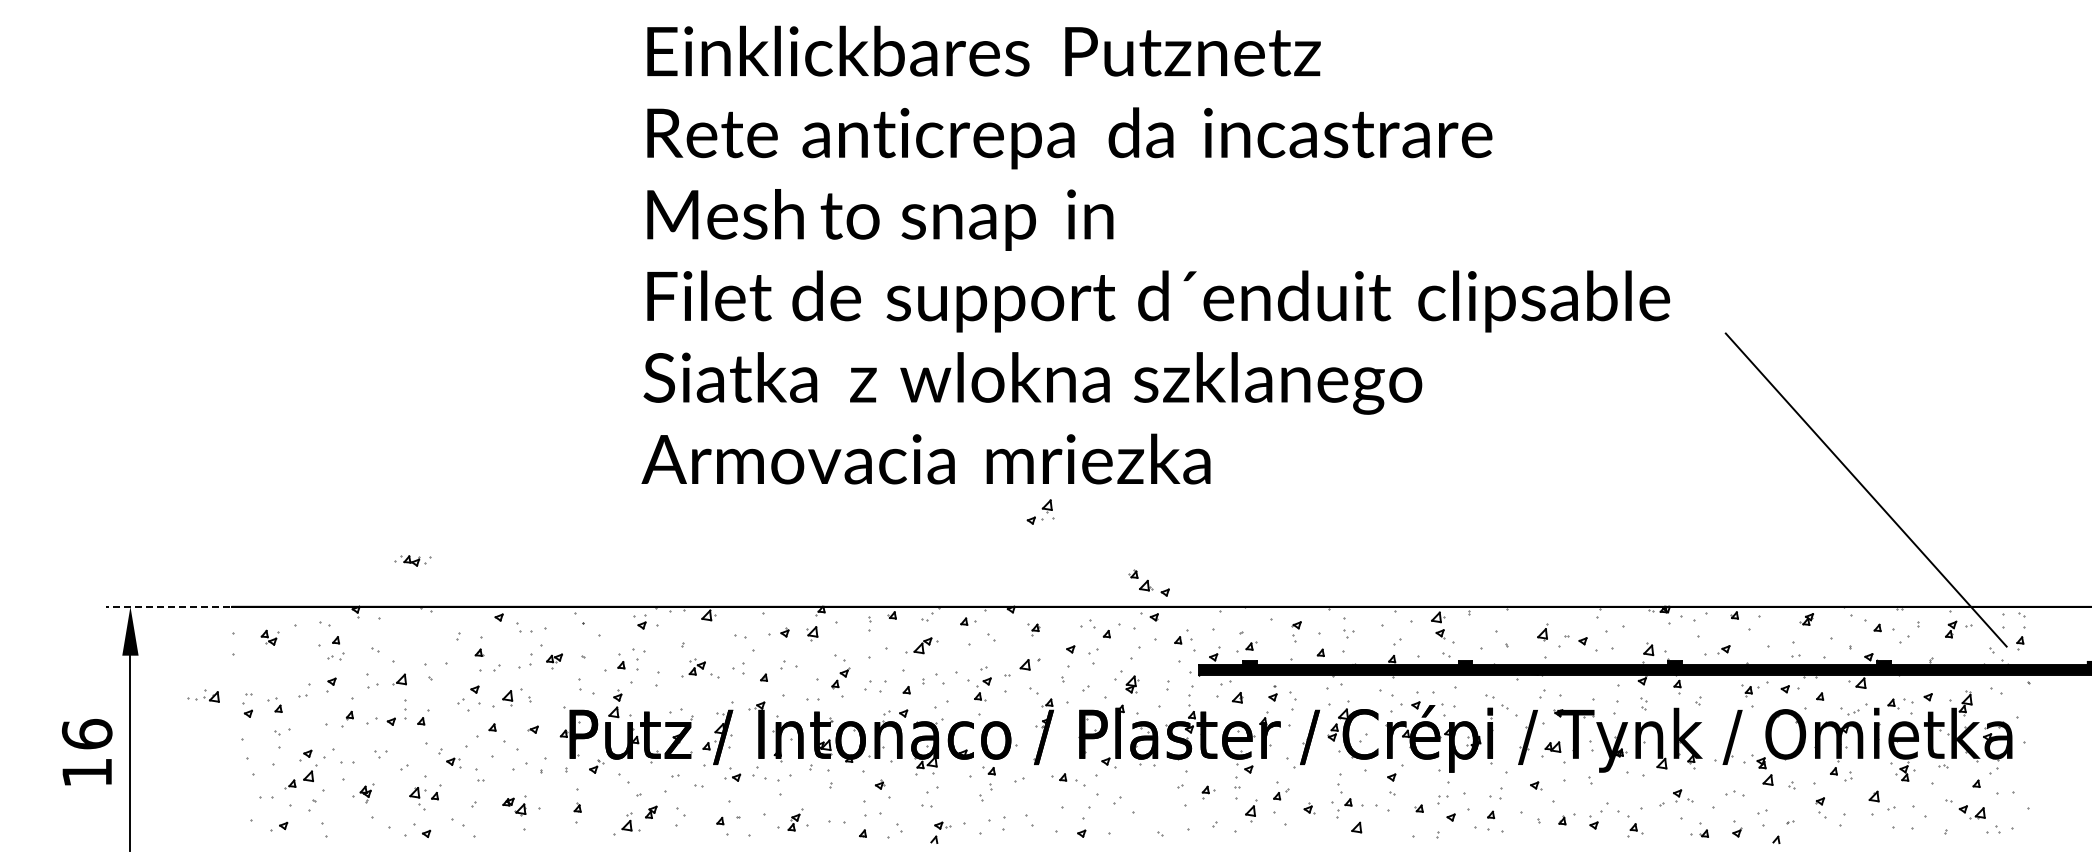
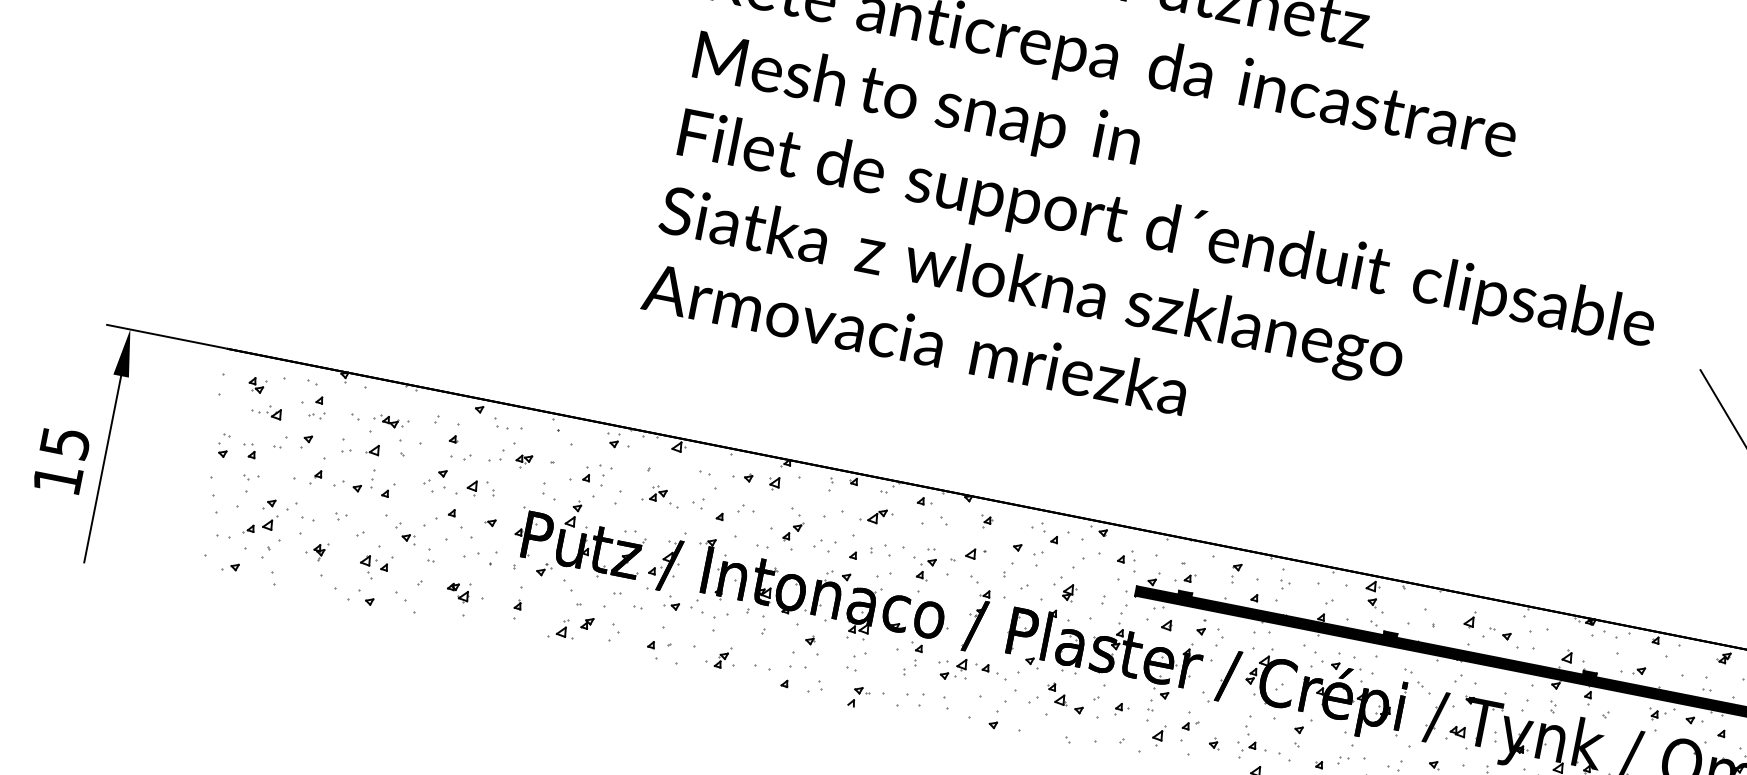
part: (1040, 511) -> (954, 668), moved
part: (412, 560) -> (391, 421), moved
part: (1148, 582) -> (1064, 697), moved
line: (167, 606) -> (165, 336), dashed -> solid
part: (203, 695) -> (266, 410), moved
text: (86, 734) -> (64, 442), 16 -> 15

